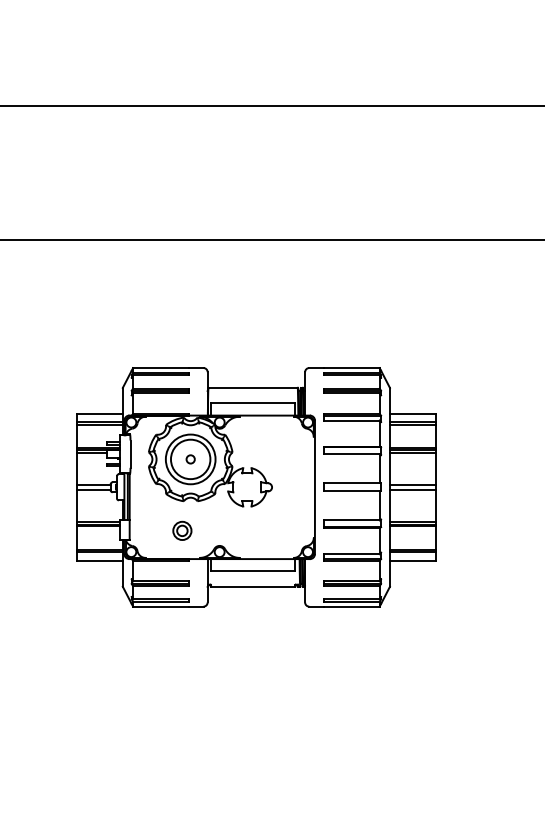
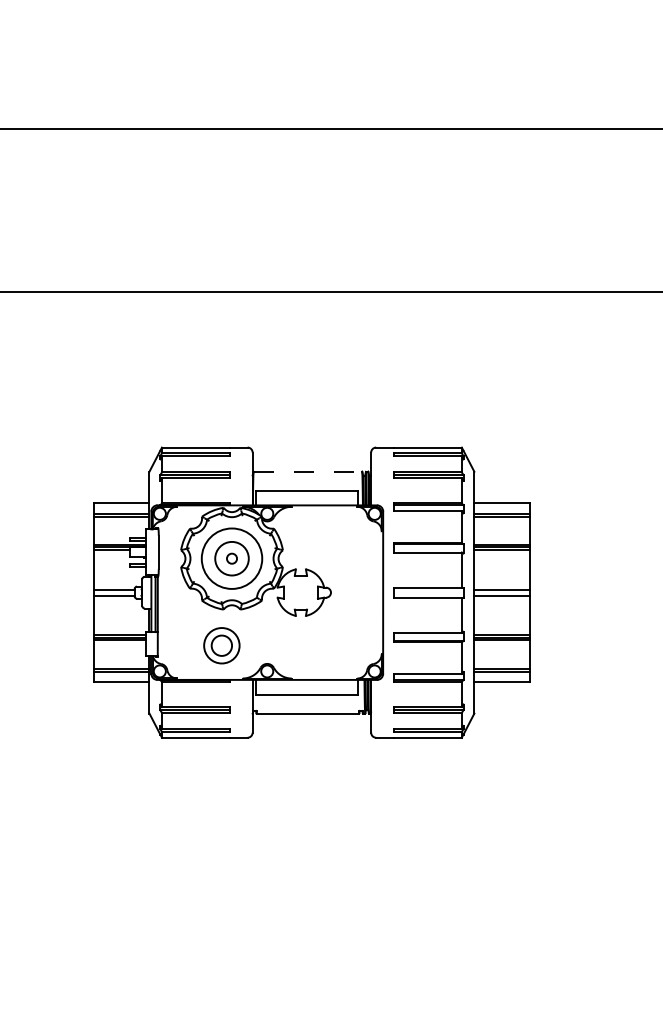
line: (253, 387) -> (308, 471), solid -> dashed
circle: (191, 459) -> (232, 558), size x0.7
part: (182, 530) -> (221, 645), size x1.6

